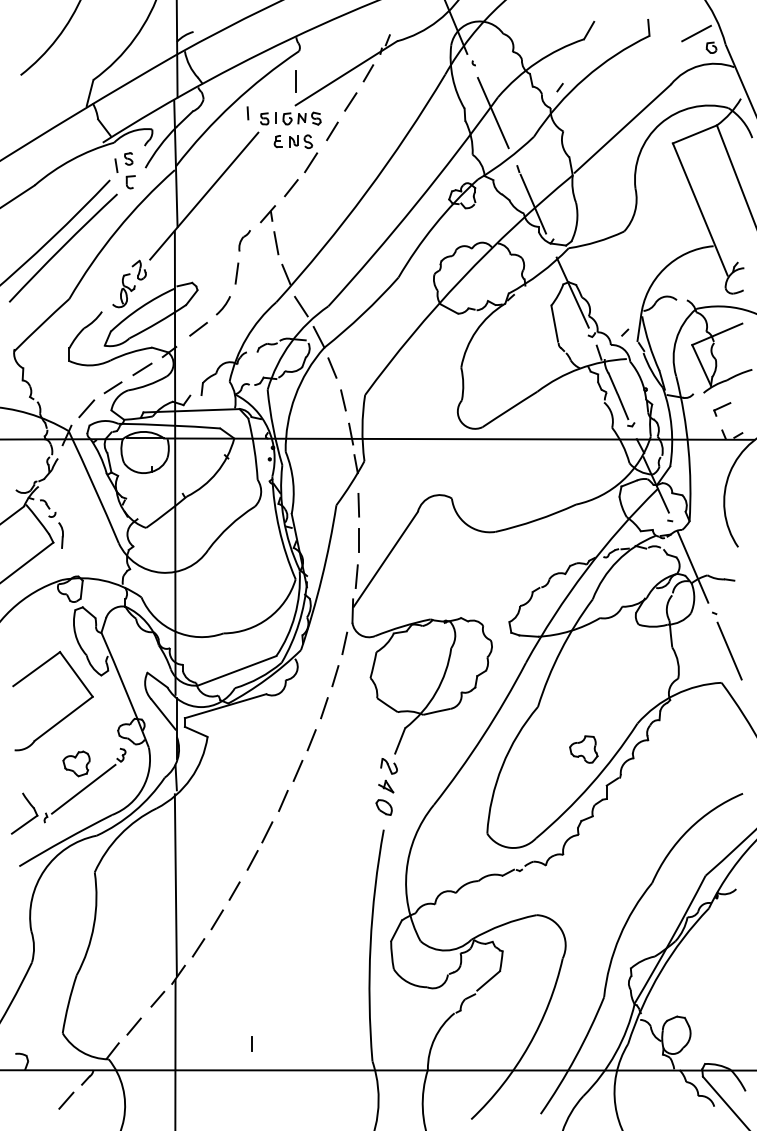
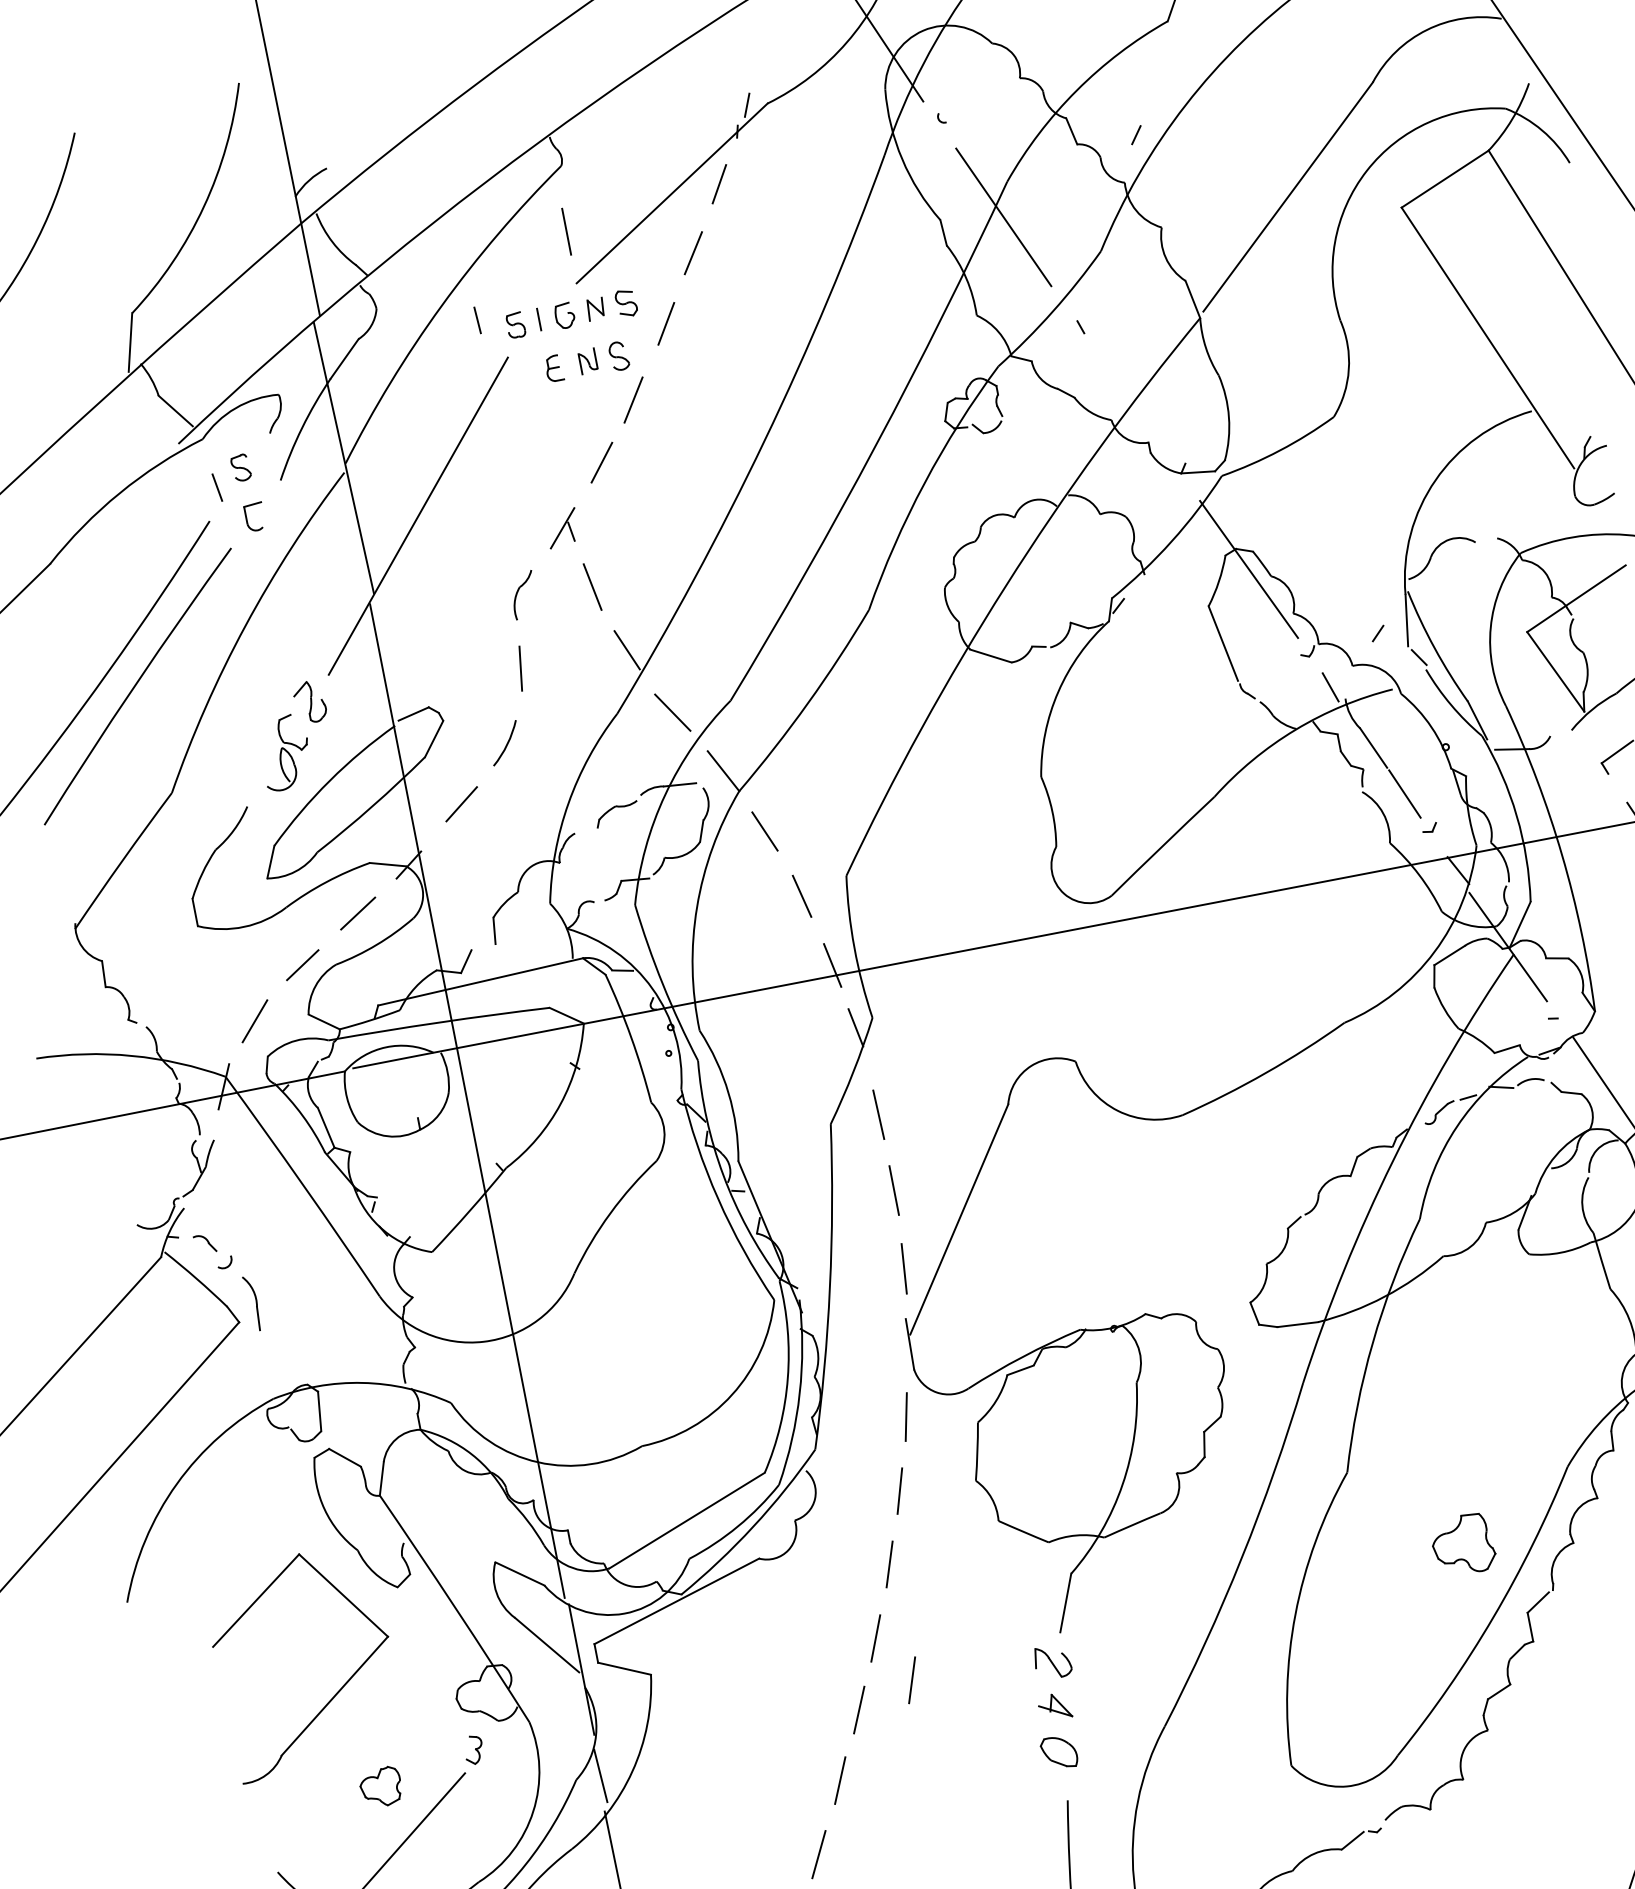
line: (533, 203) -> (1127, 394), removed
line: (324, 762) -> (912, 1680), added
part: (76, 763) -> (380, 1786), size x0.7

